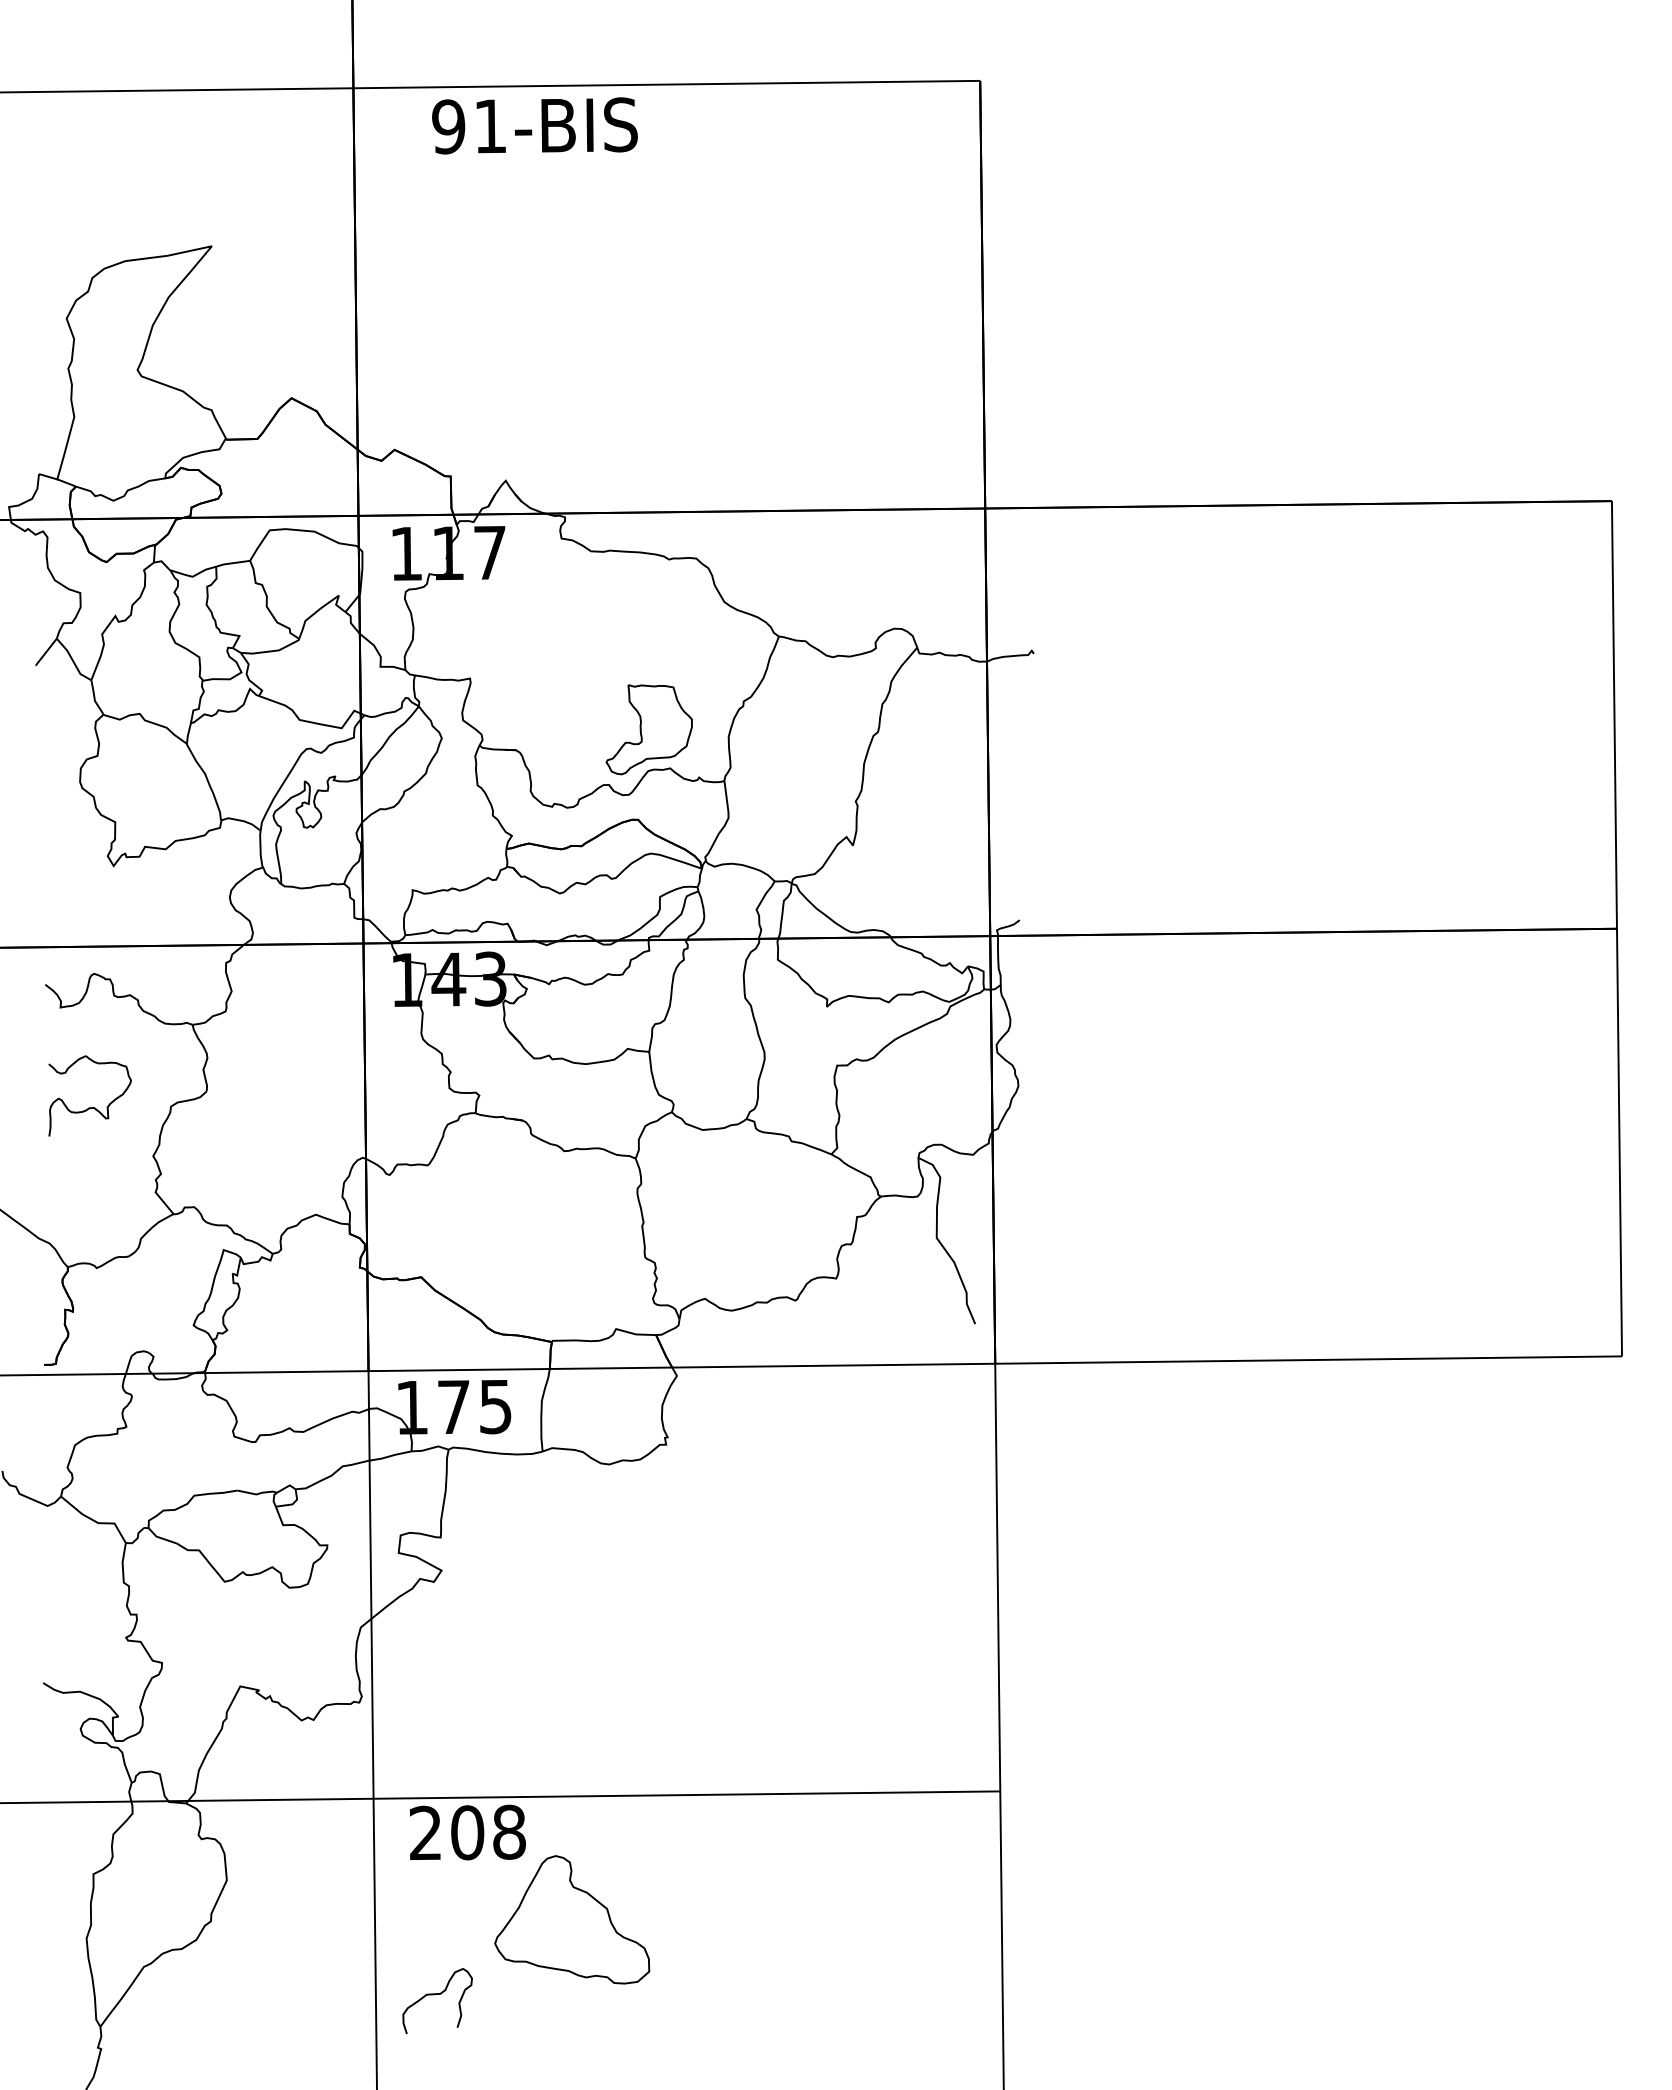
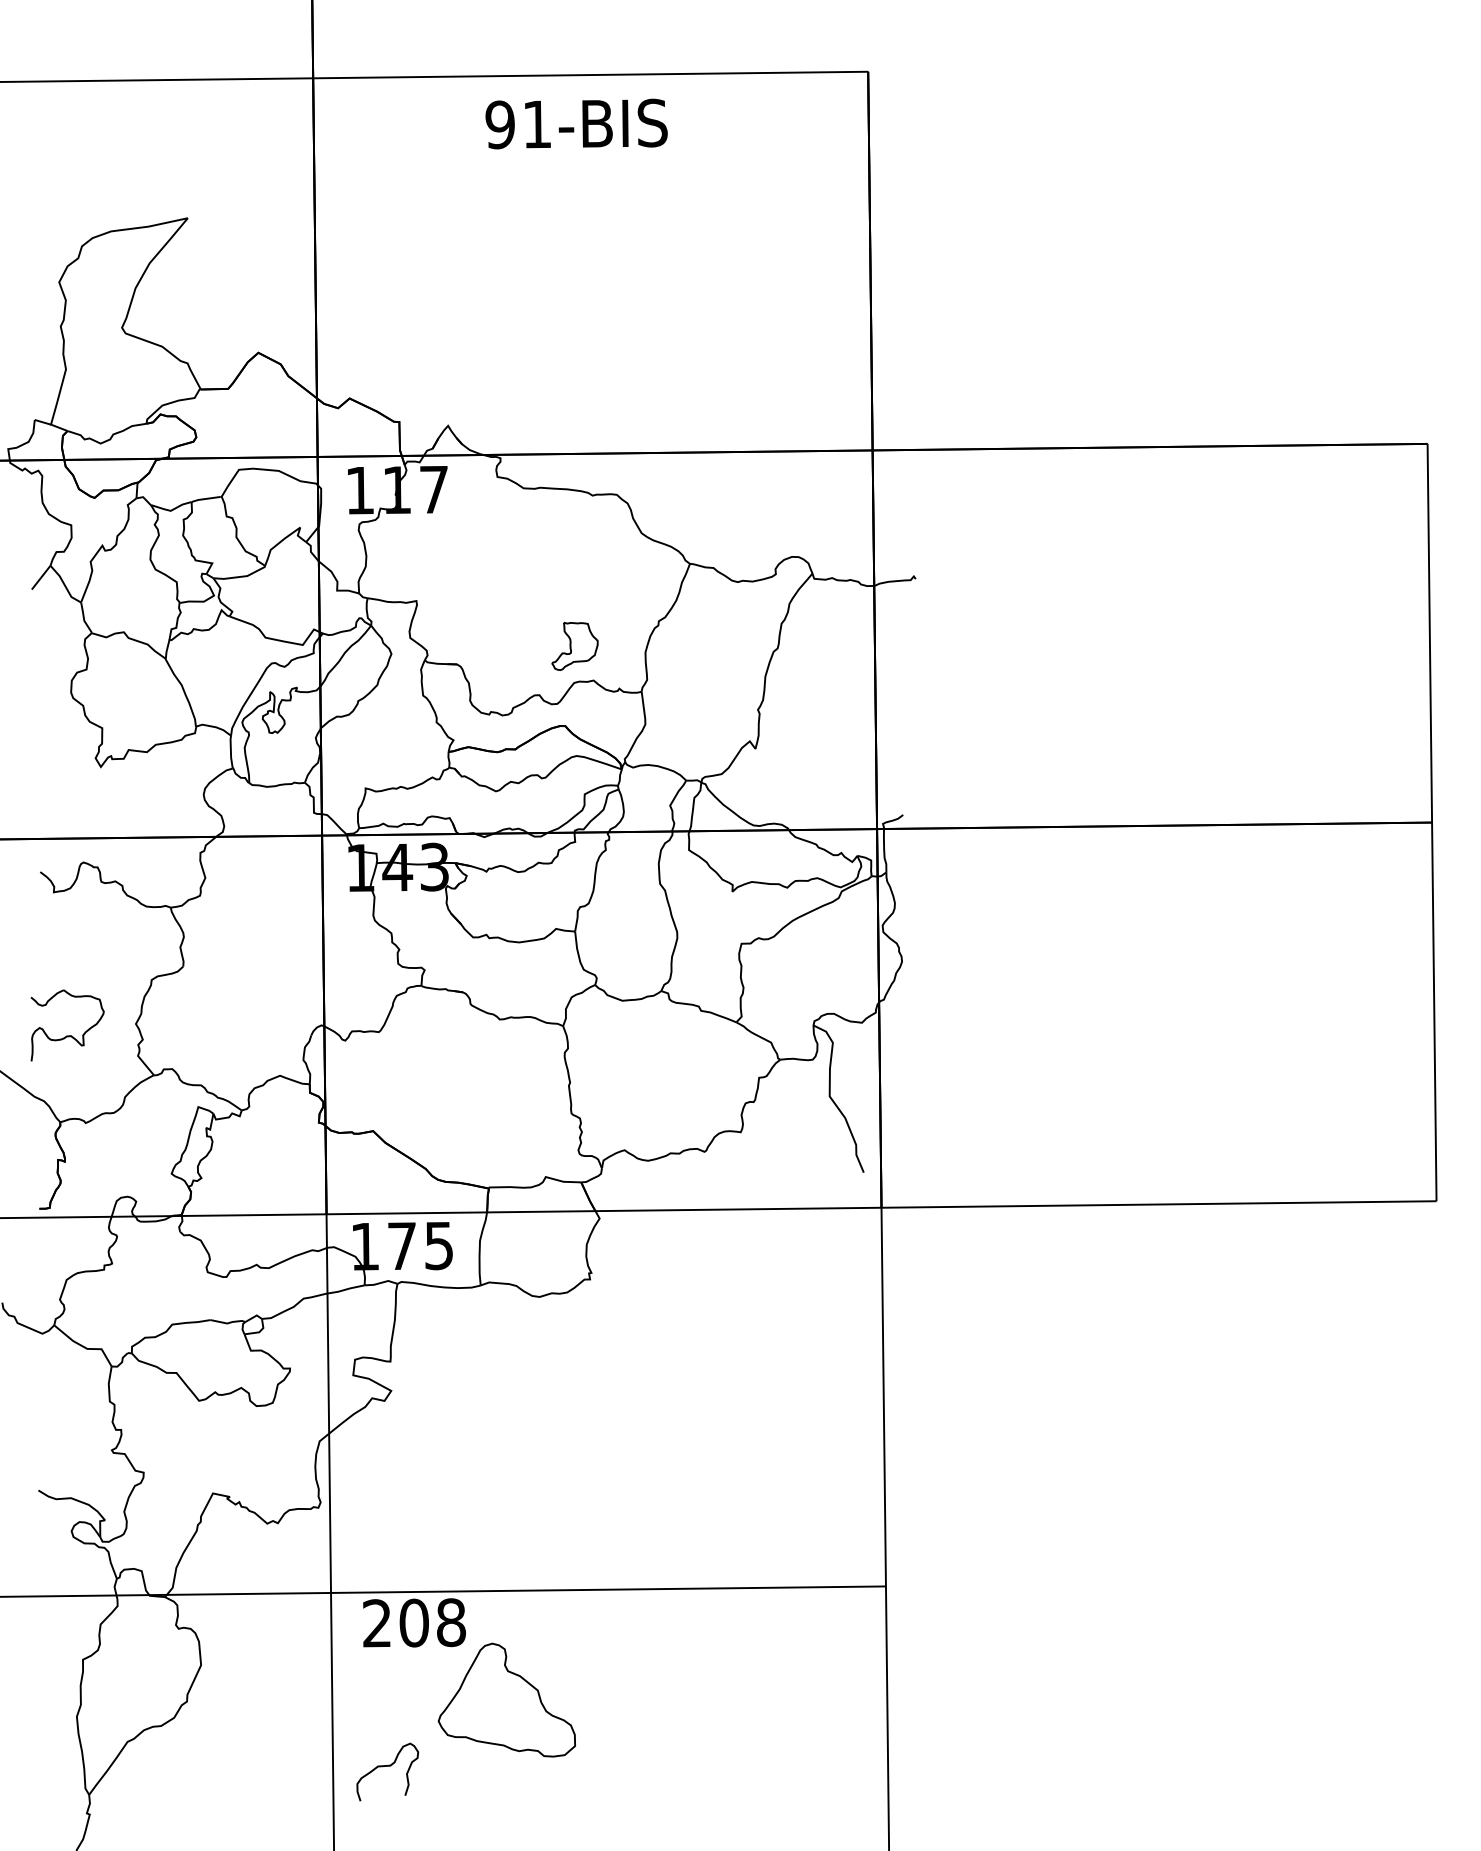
text: (534, 125) -> (576, 123), moved
part: (648, 729) -> (574, 646), size x0.6
part: (89, 1107) -> (67, 1035), moved

